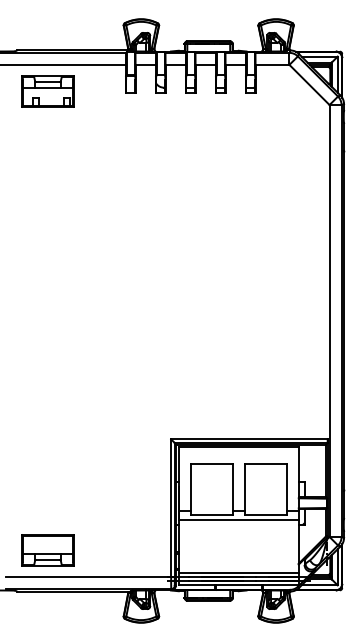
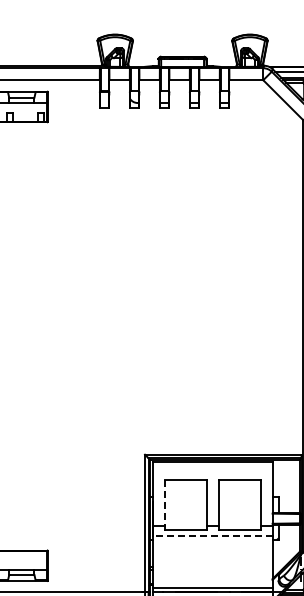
line: (190, 487) -> (164, 502), solid -> dashed
line: (238, 520) -> (212, 535), solid -> dashed

